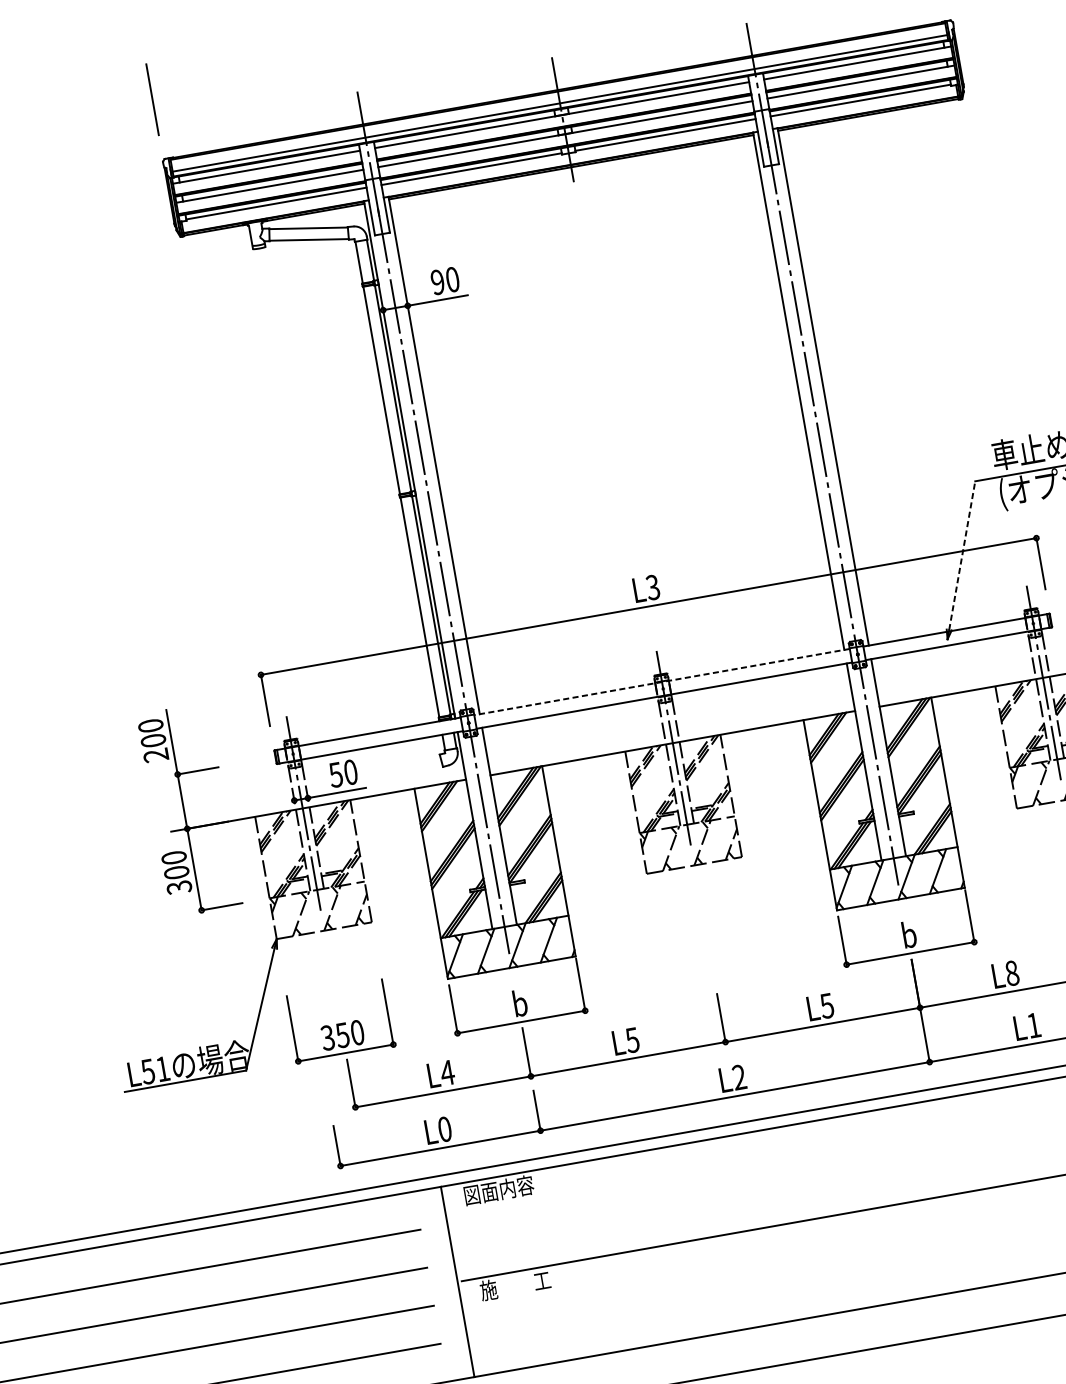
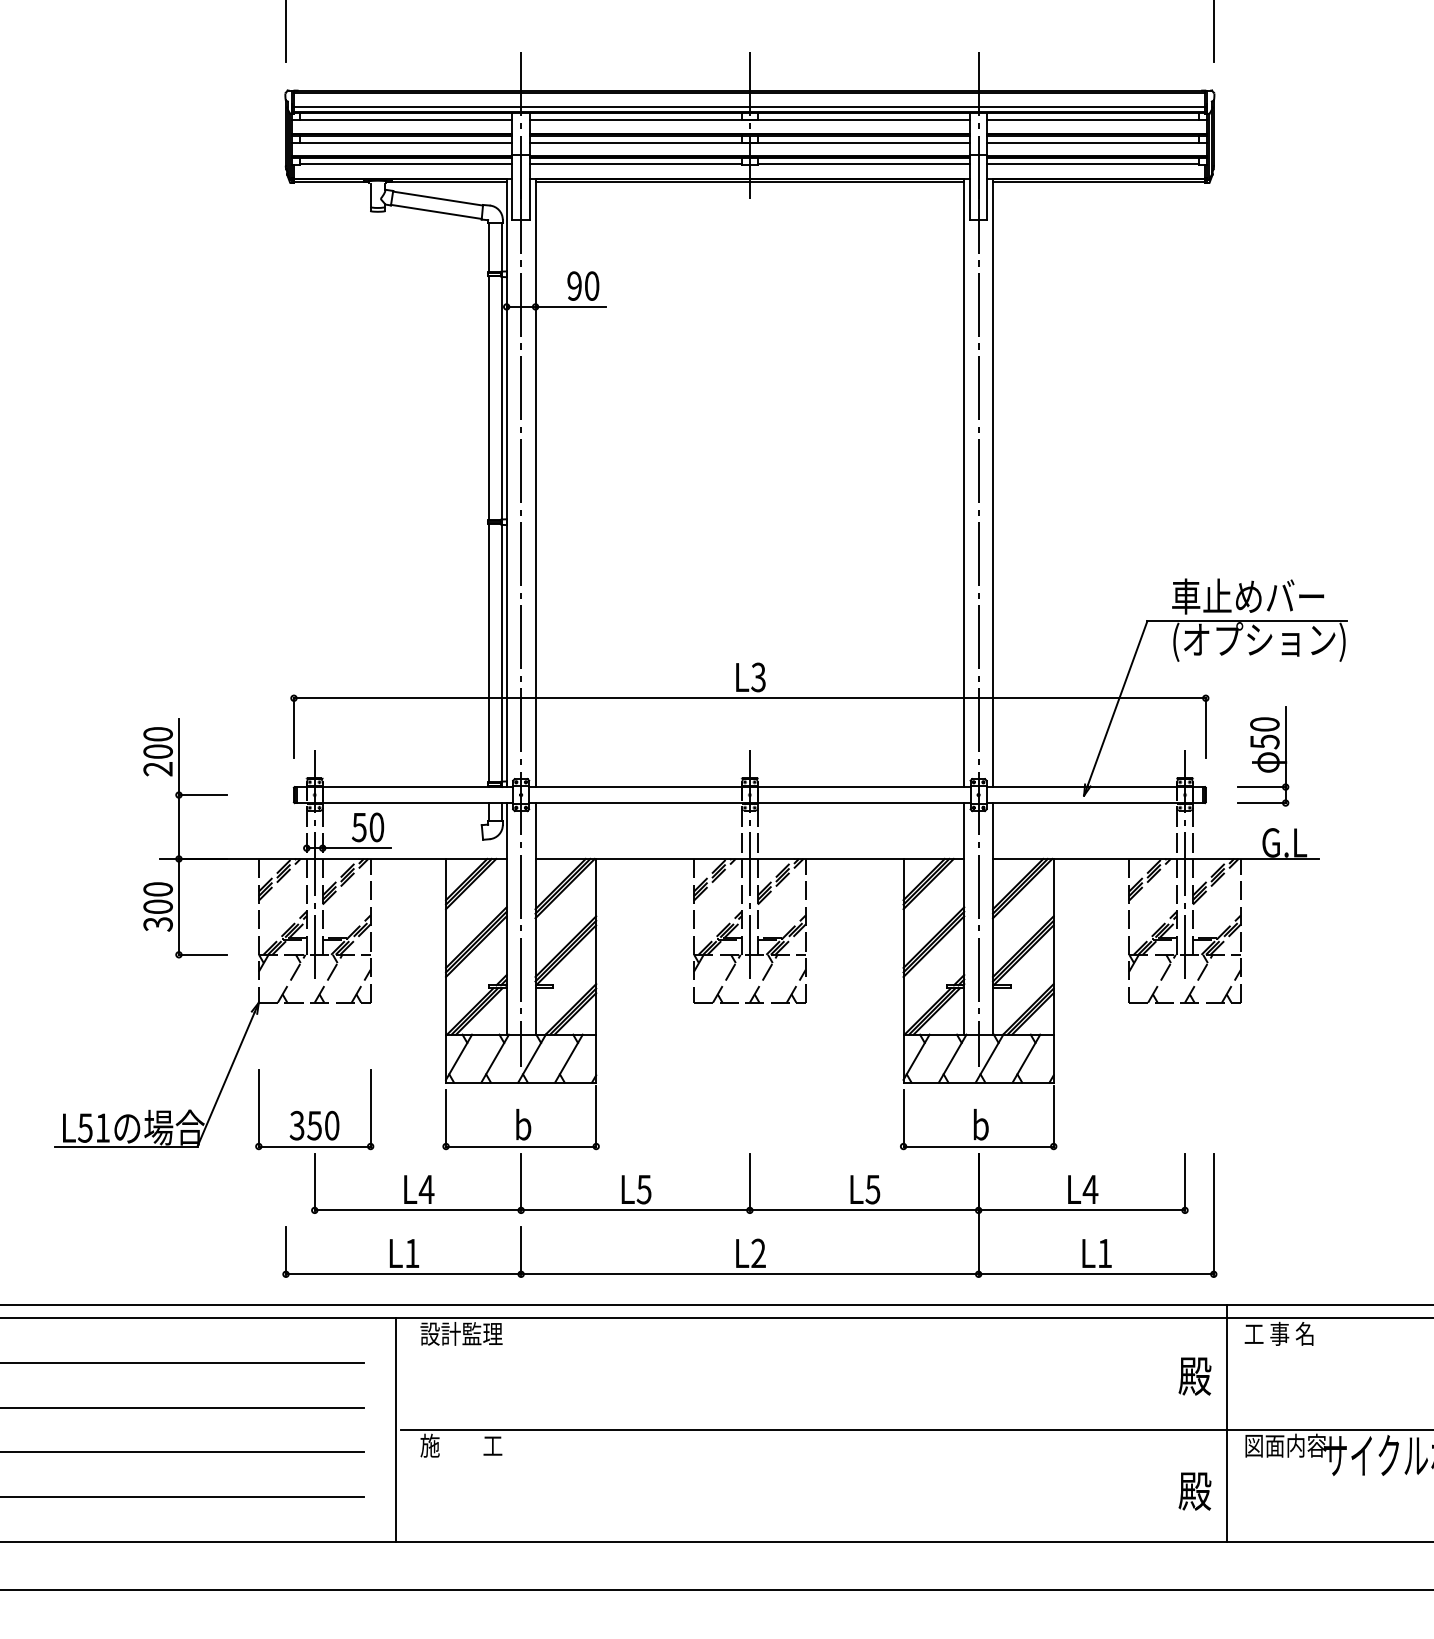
line: (962, 555) -> (1117, 702), dashed -> solid
line: (661, 682) -> (749, 787), dashed -> solid
text: (1012, 973) -> (1090, 1189), L8 -> L4
text: (445, 1129) -> (412, 1253), L0 -> L1
text: (498, 1190) -> (461, 1333), 図面内容 -> 設計監理

